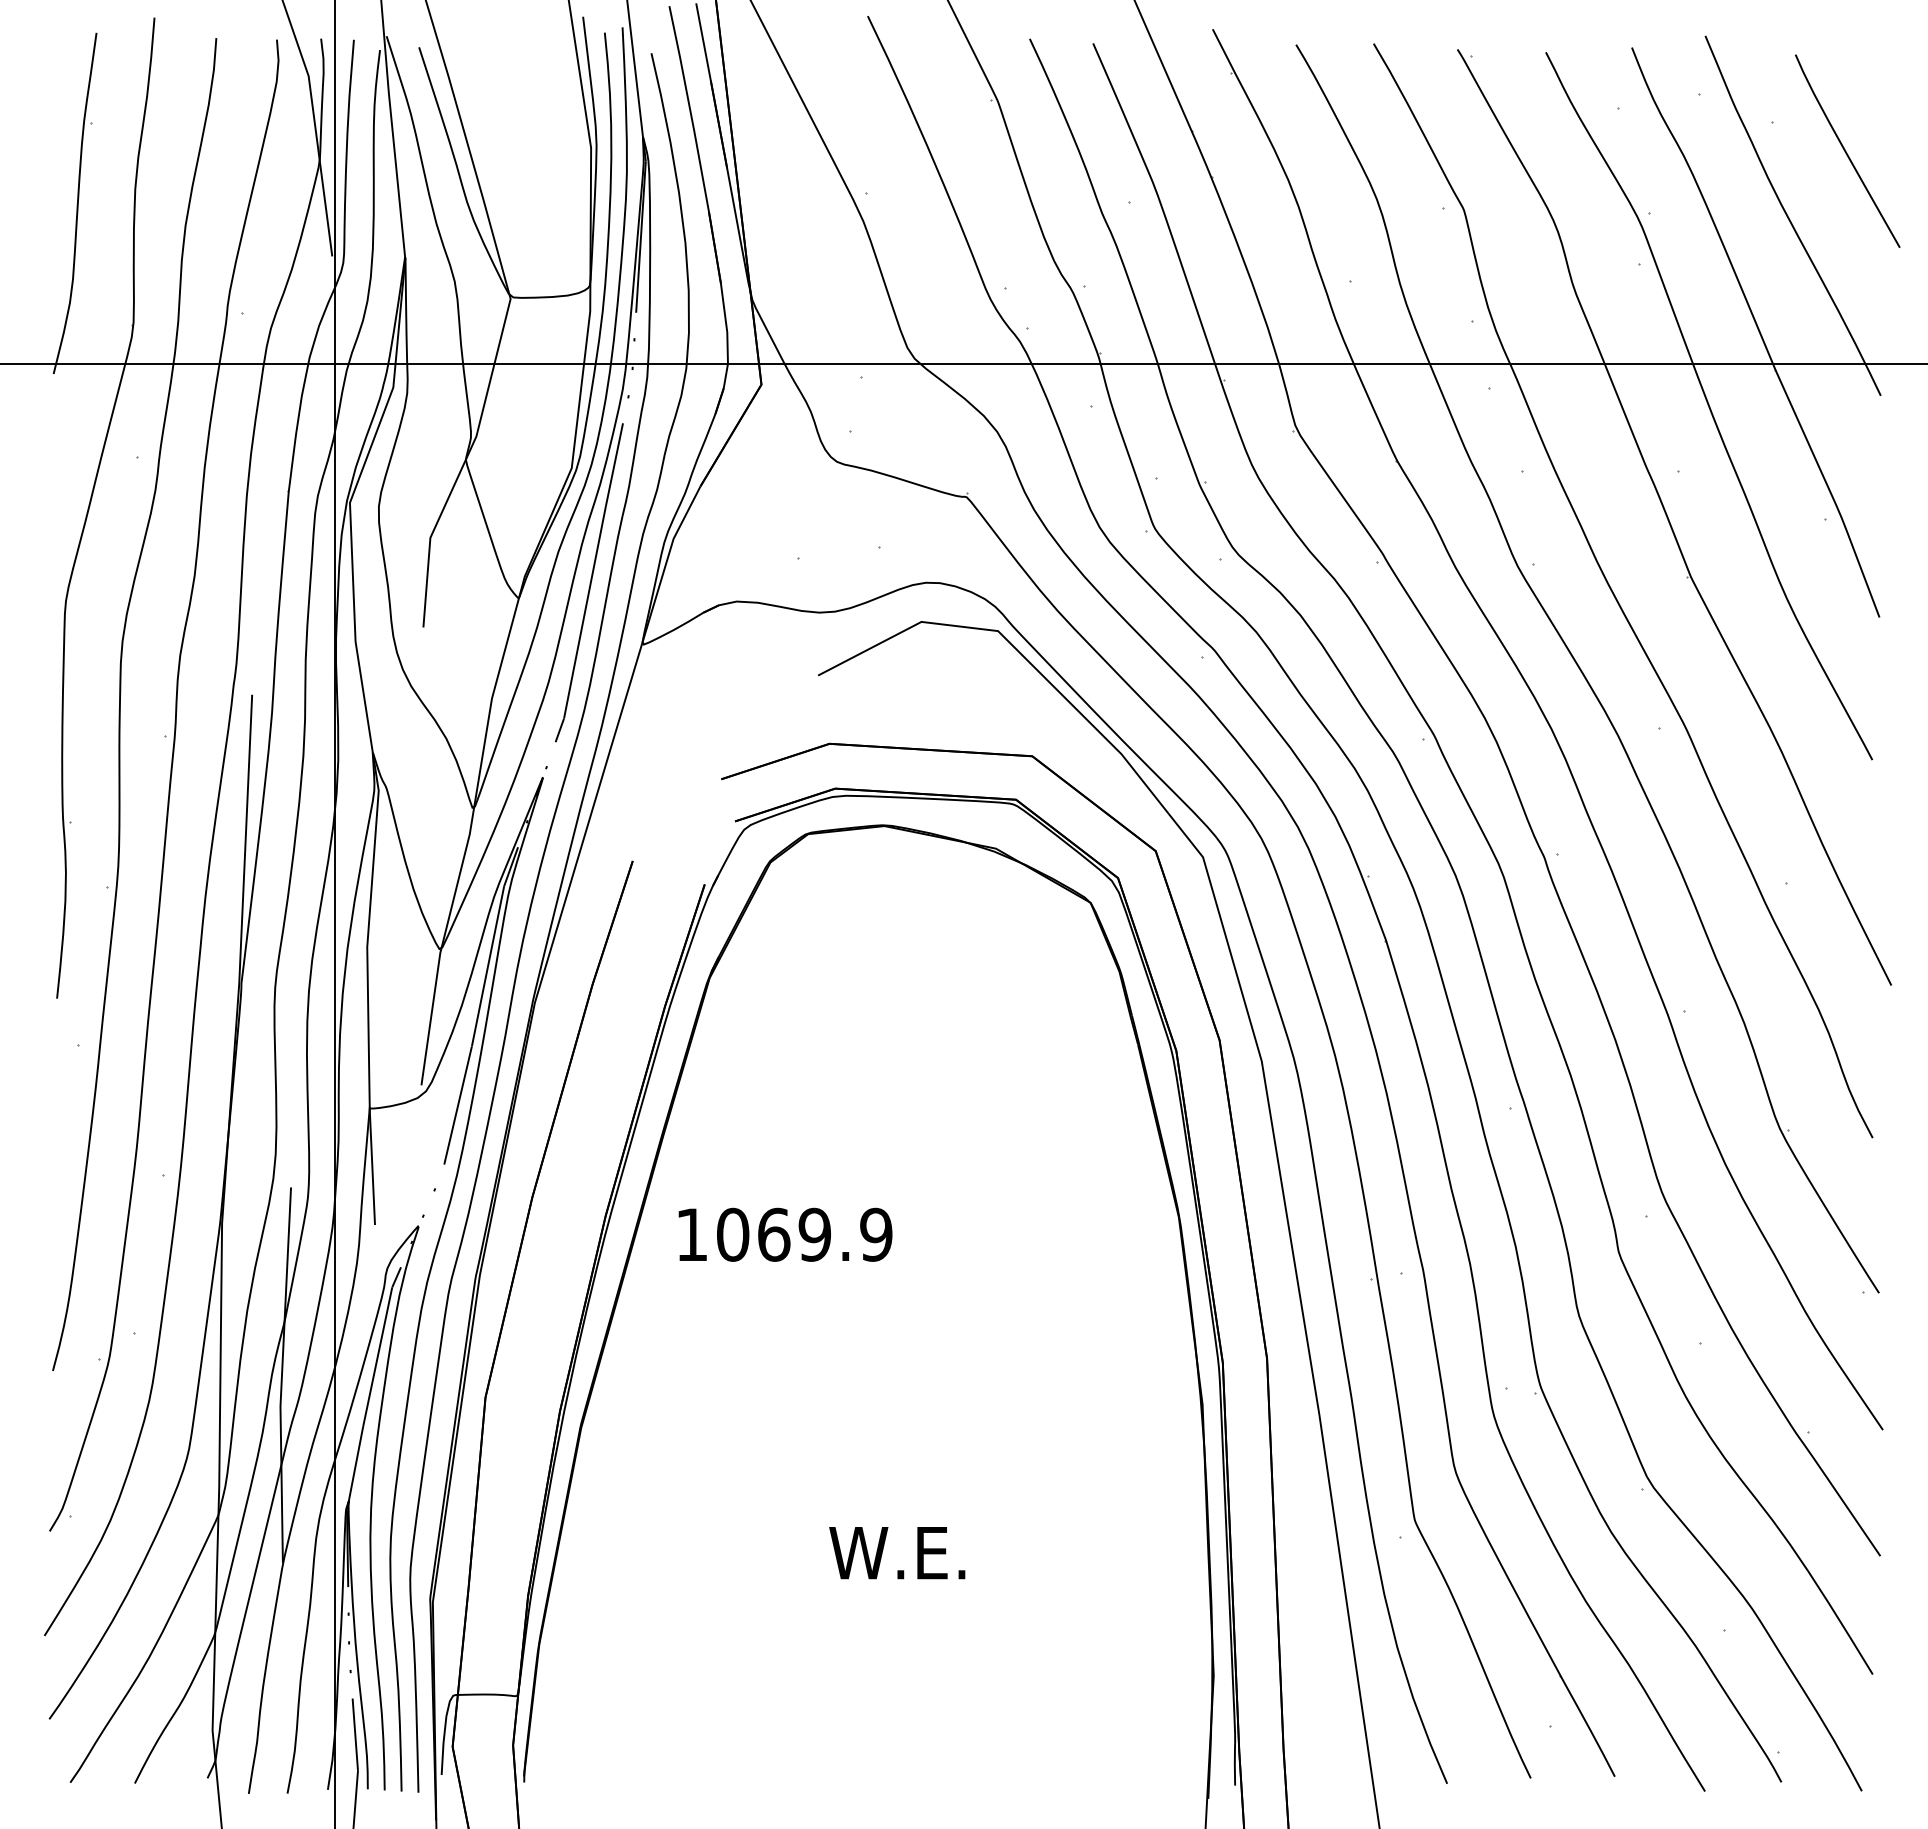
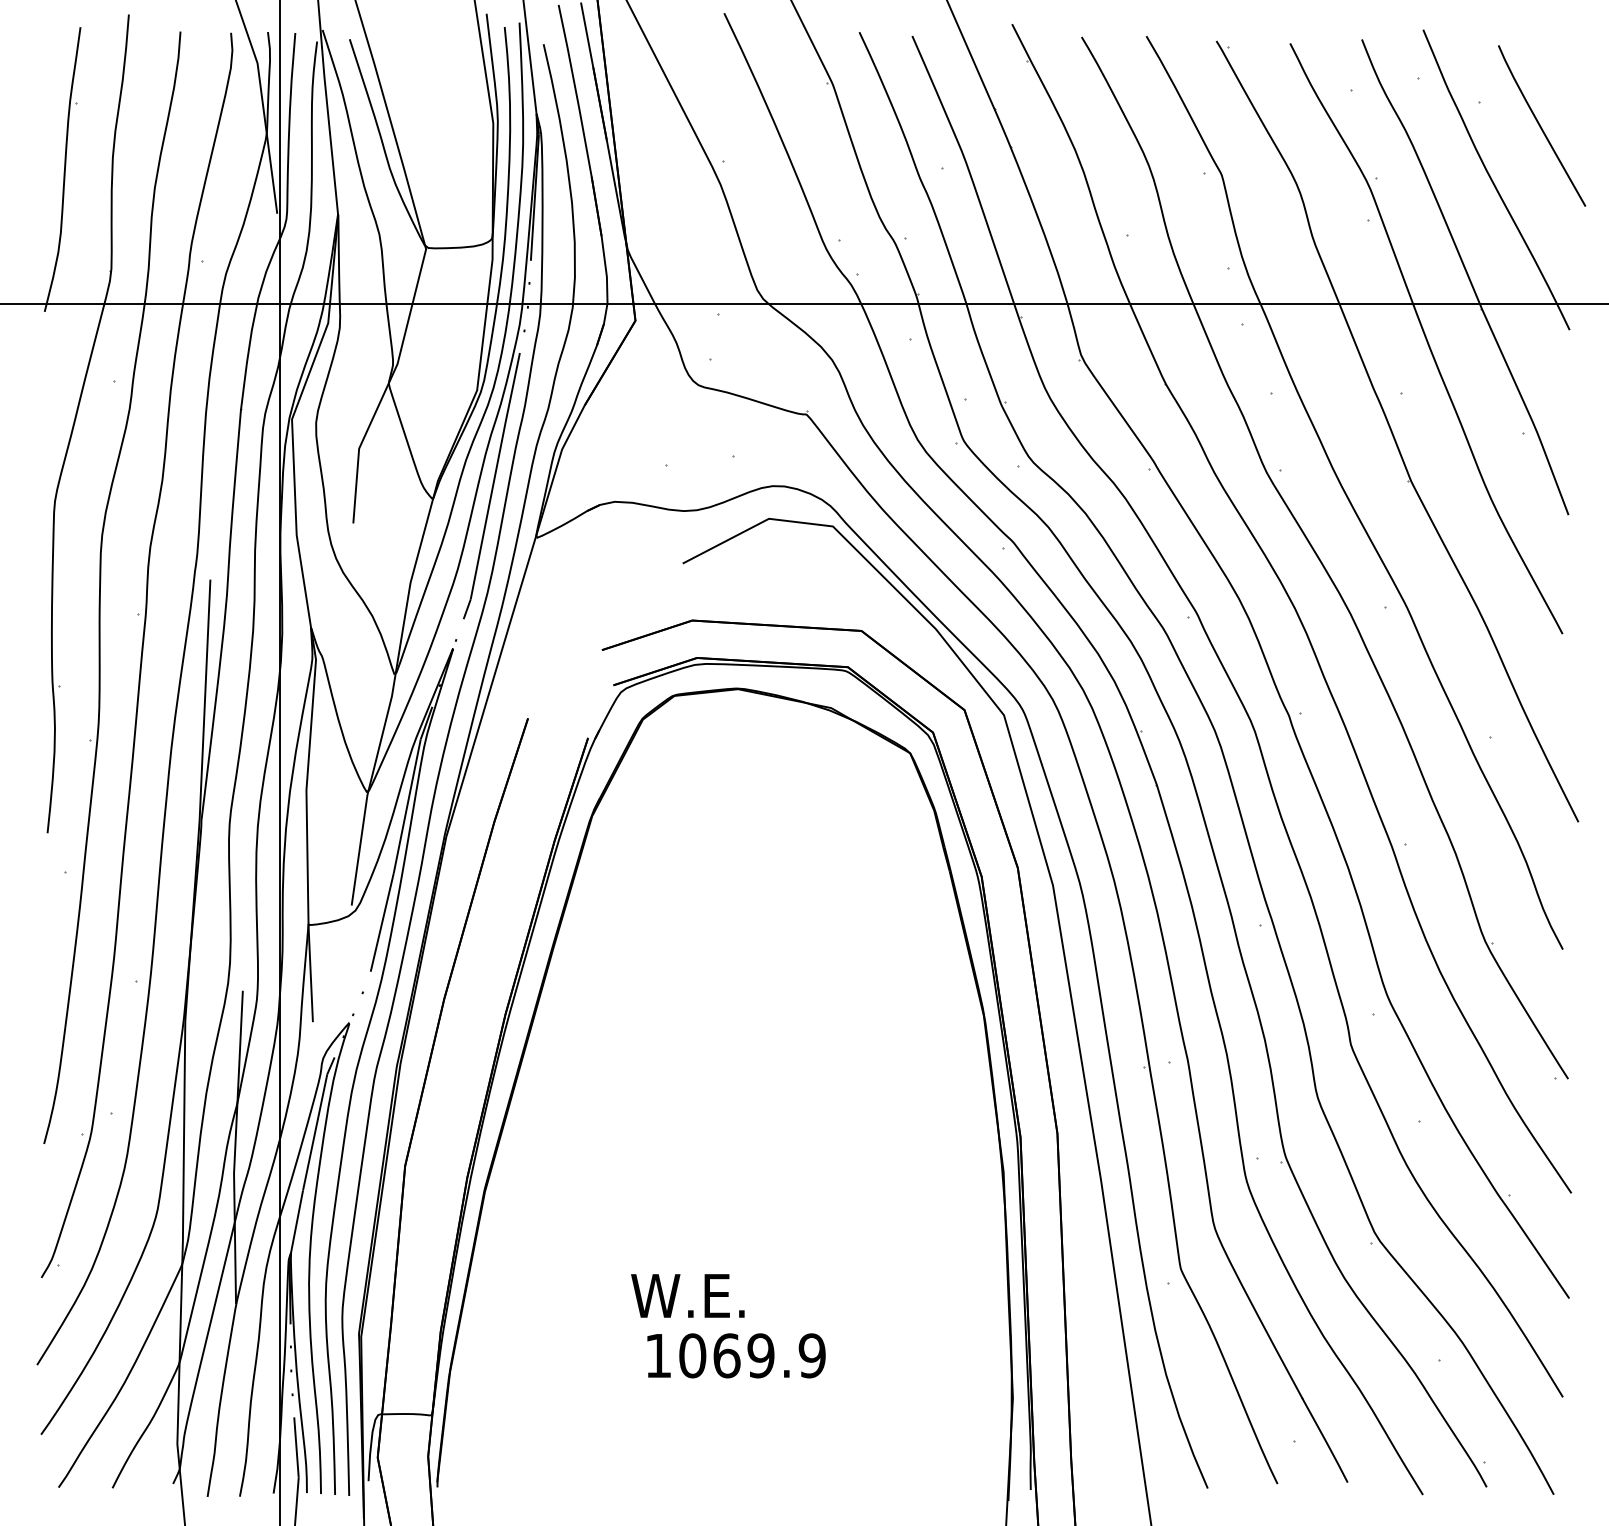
text: (785, 1234) -> (736, 1355), moved
text: (897, 1553) -> (688, 1296), moved

